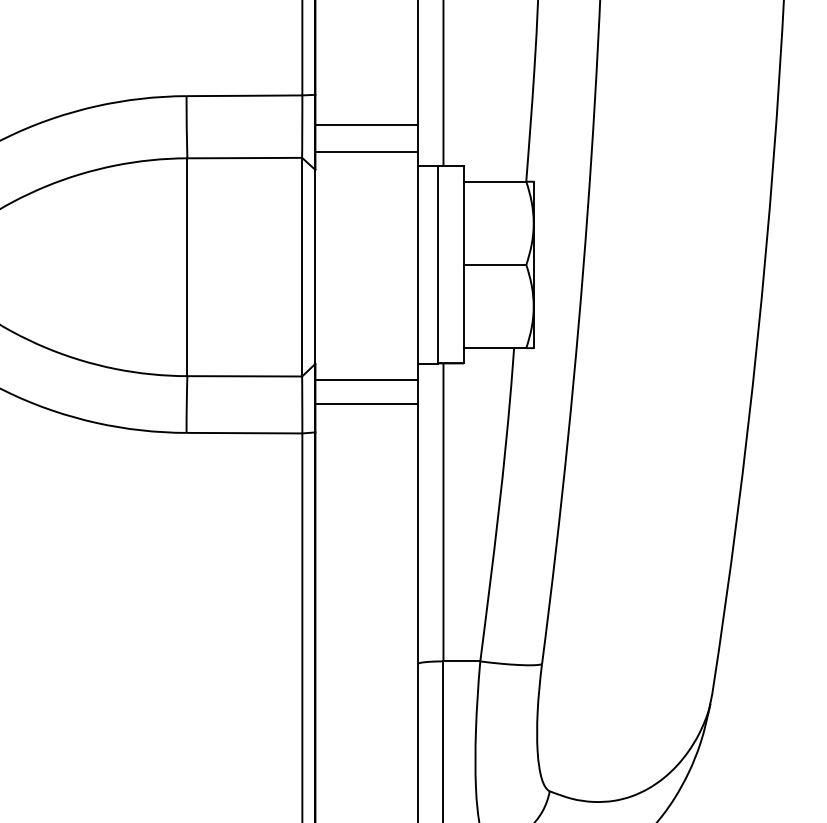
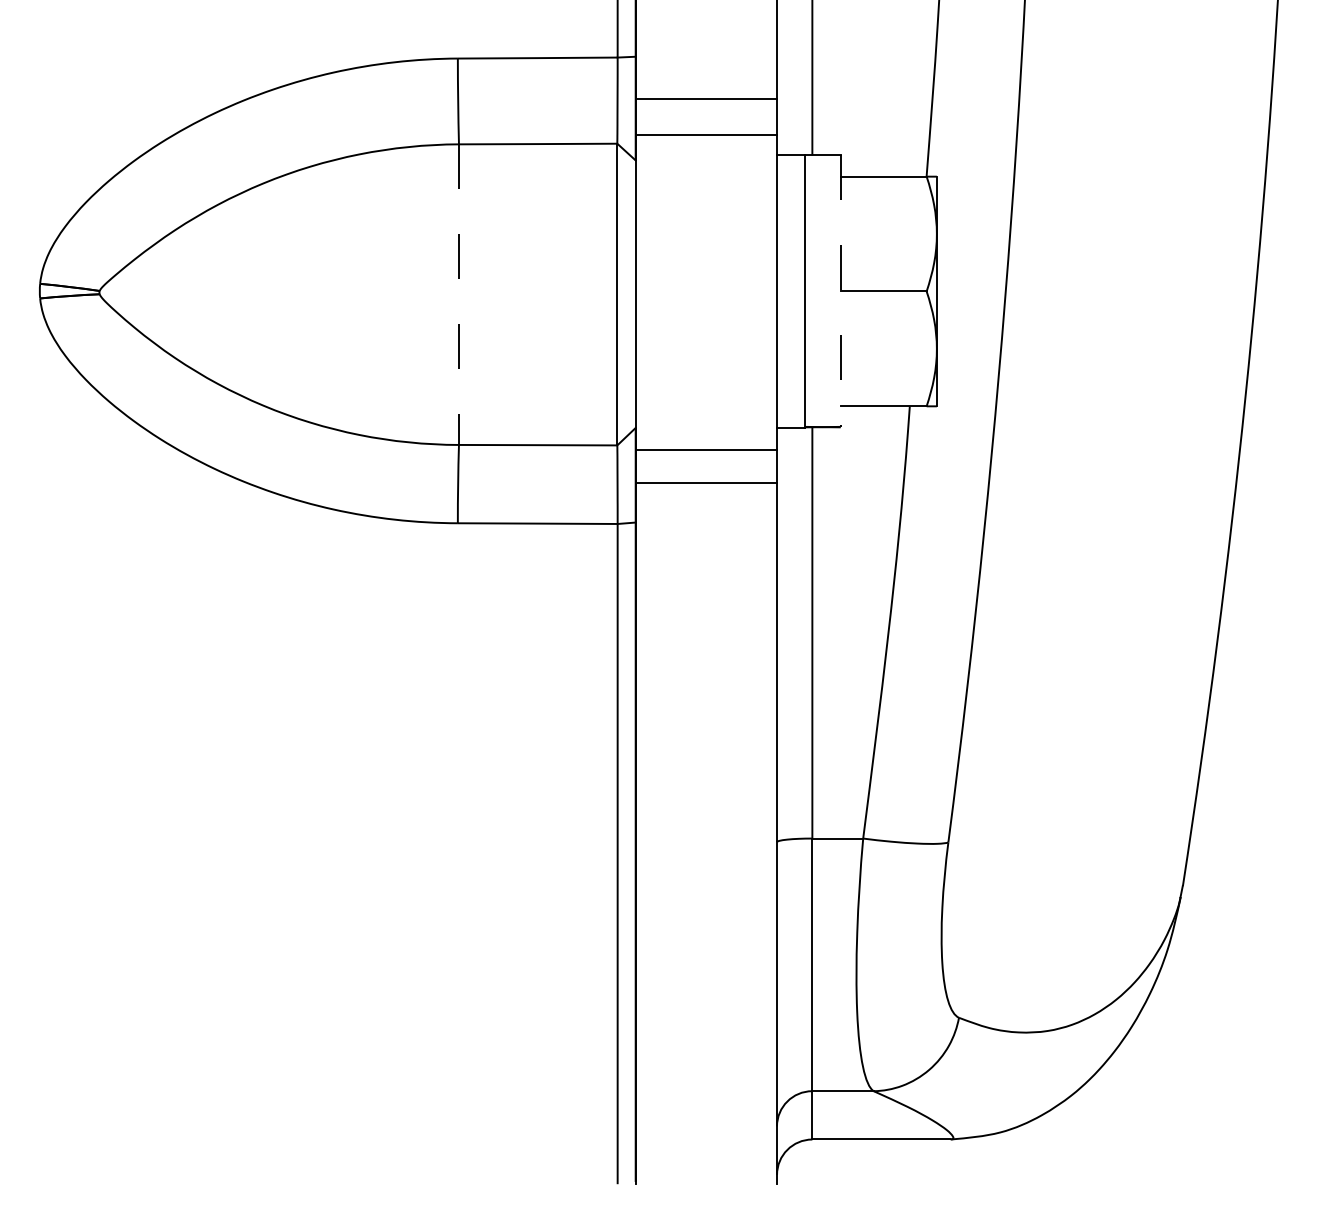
line: (463, 264) -> (840, 291), solid -> dashed
line: (187, 267) -> (459, 295), solid -> dashed

